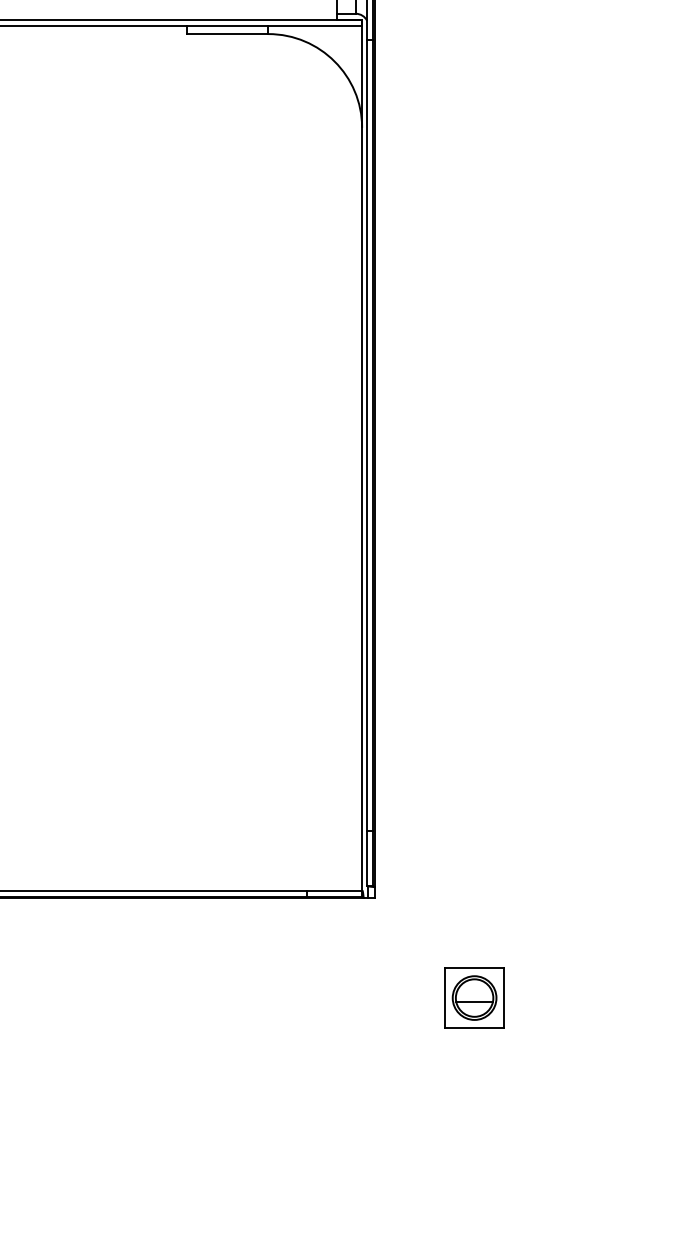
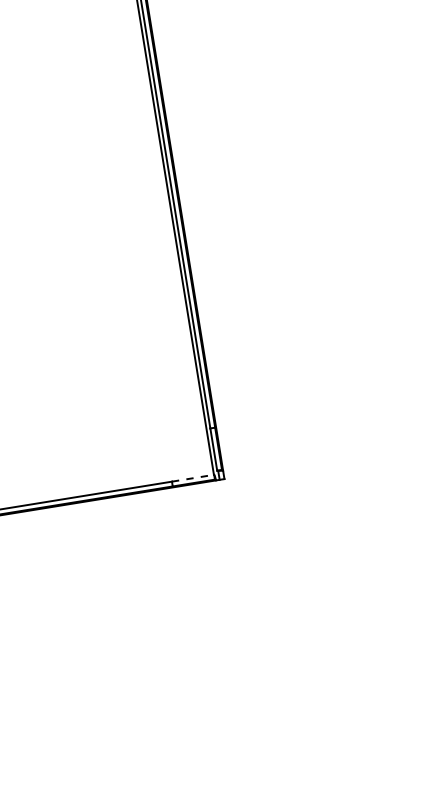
line: (335, 890) -> (193, 478), solid -> dashed
part: (474, 997) -> (313, 542), removed

